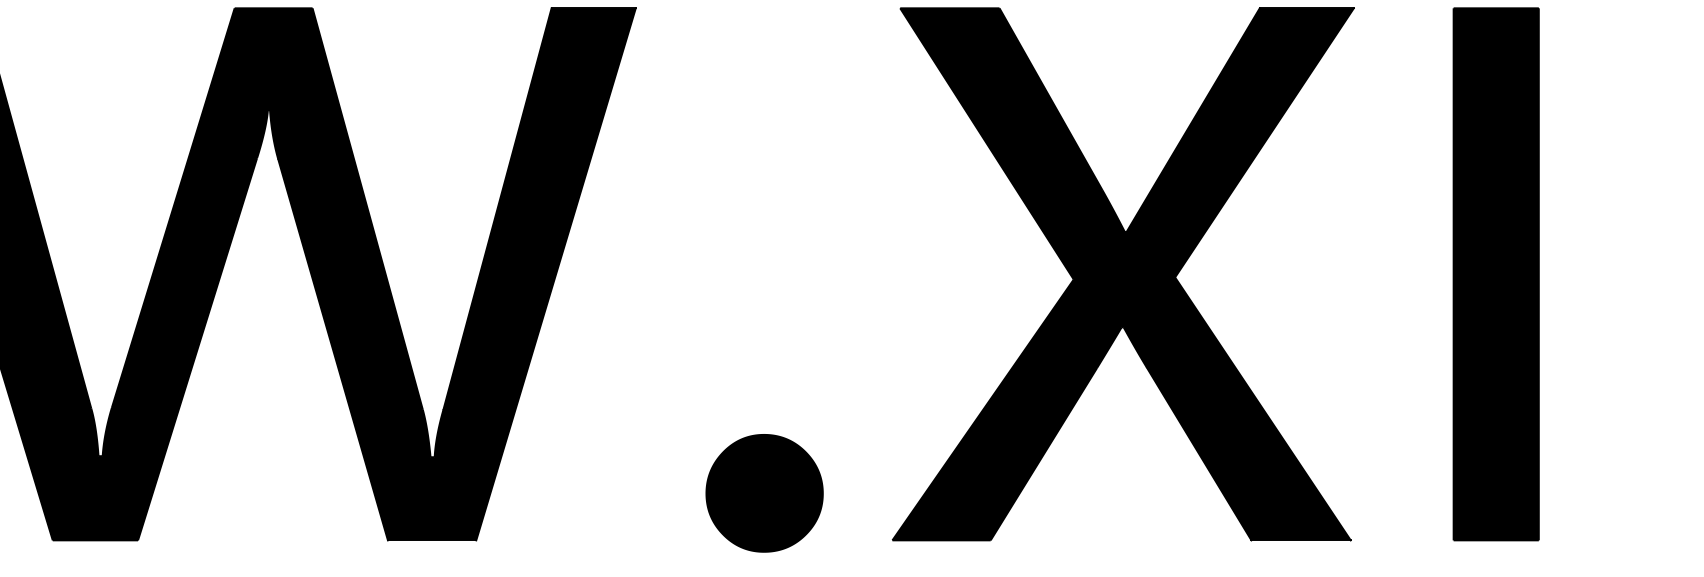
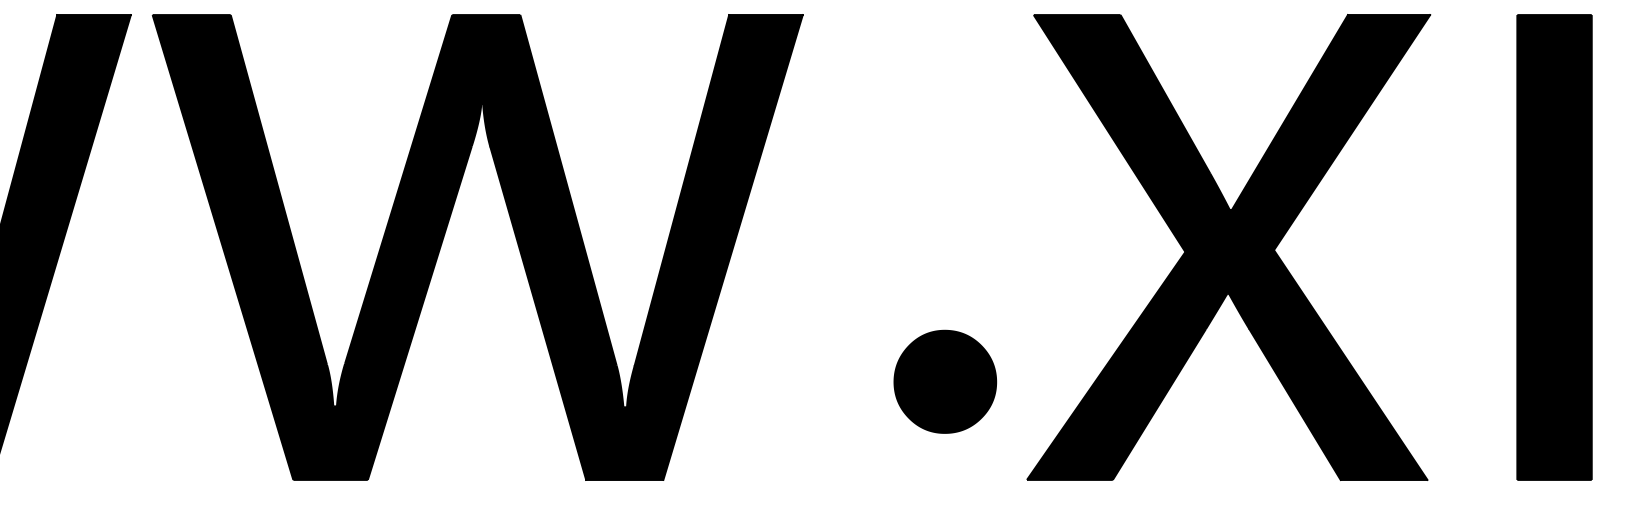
part: (764, 492) -> (945, 381), moved

